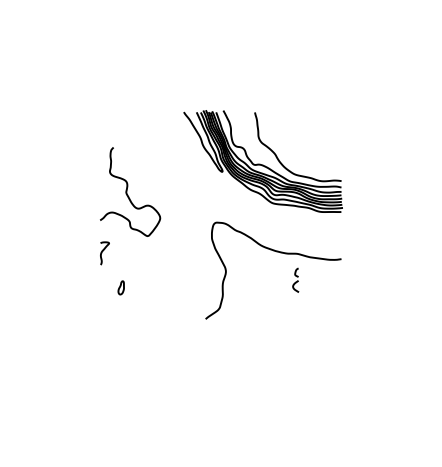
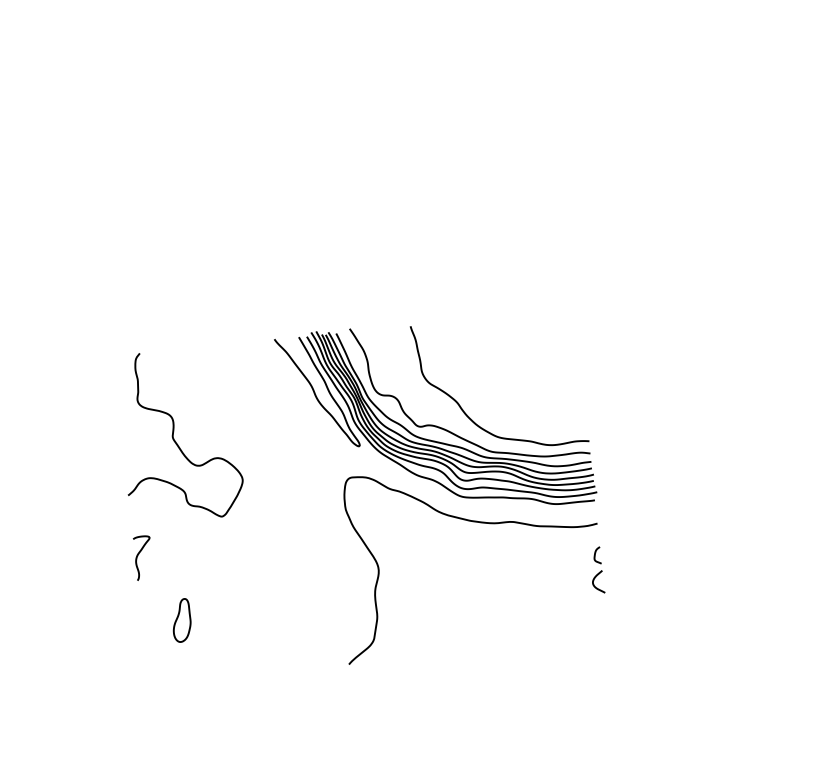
part: (262, 161) -> (434, 418), moved
part: (295, 279) -> (596, 568), moved
part: (120, 287) -> (179, 620), size x1.67

